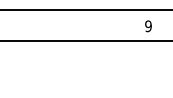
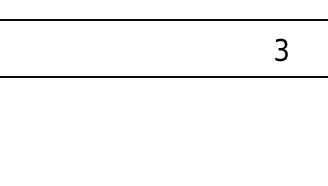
text: (148, 25) -> (281, 48), 9 -> 3

